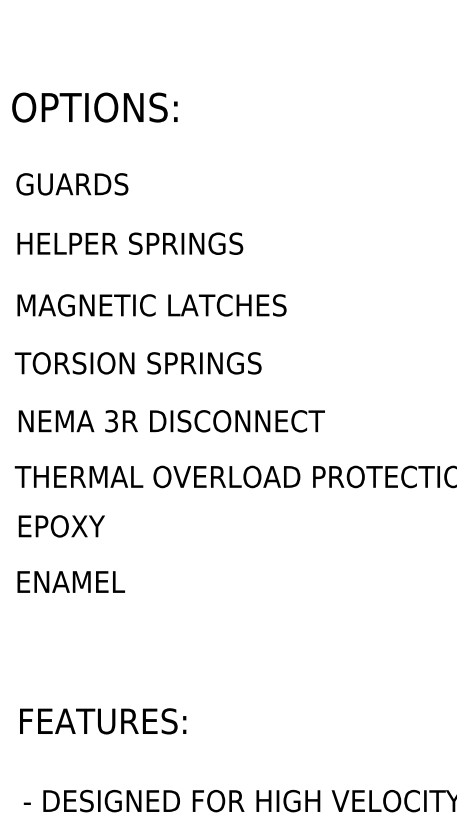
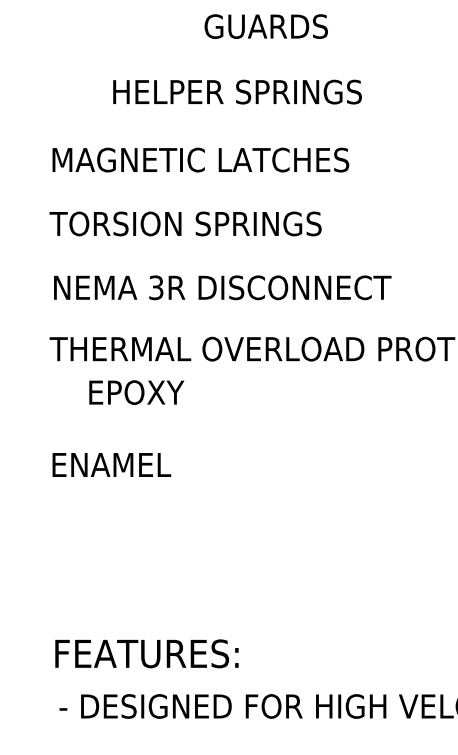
text: (72, 184) -> (266, 26), moved
text: (130, 243) -> (237, 91), moved
text: (61, 526) -> (136, 392), moved
text: (103, 721) -> (147, 654), moved

